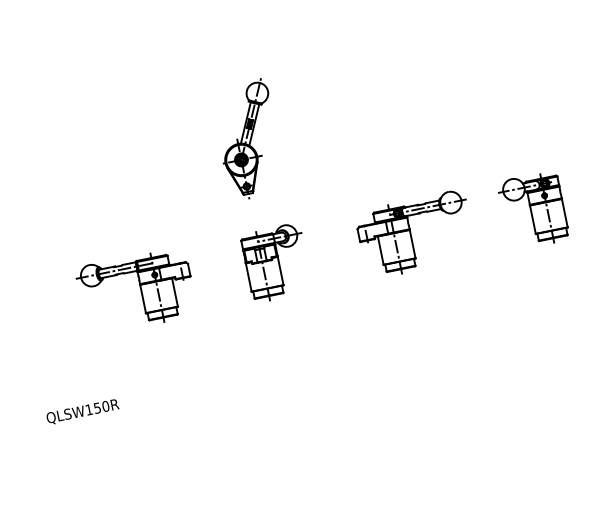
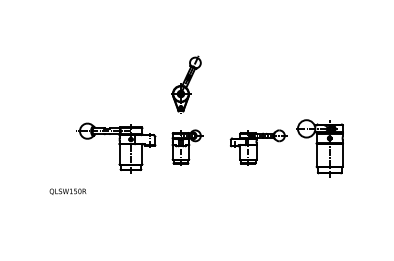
part: (533, 209) -> (319, 147), size x1.6
part: (136, 290) -> (116, 147), size x1.4
text: (81, 411) -> (67, 191), moved

